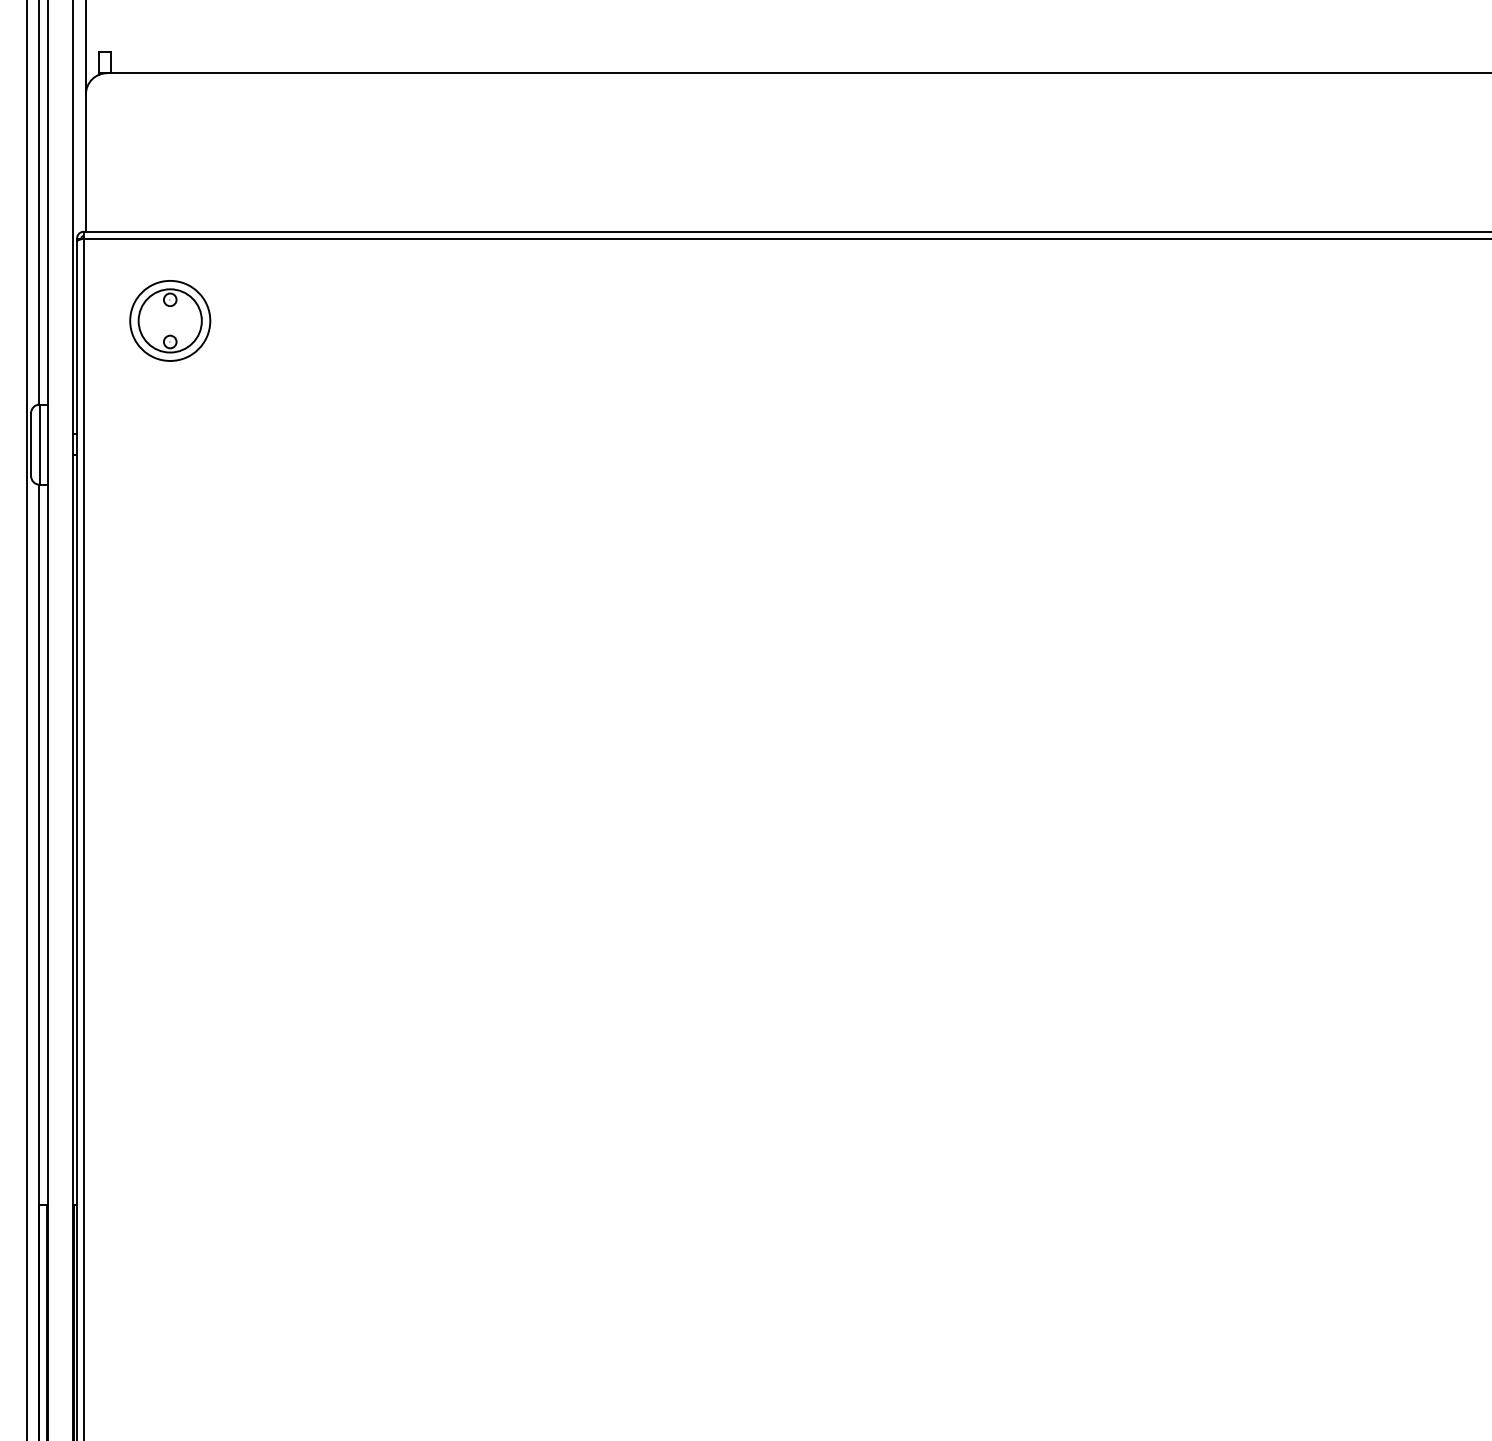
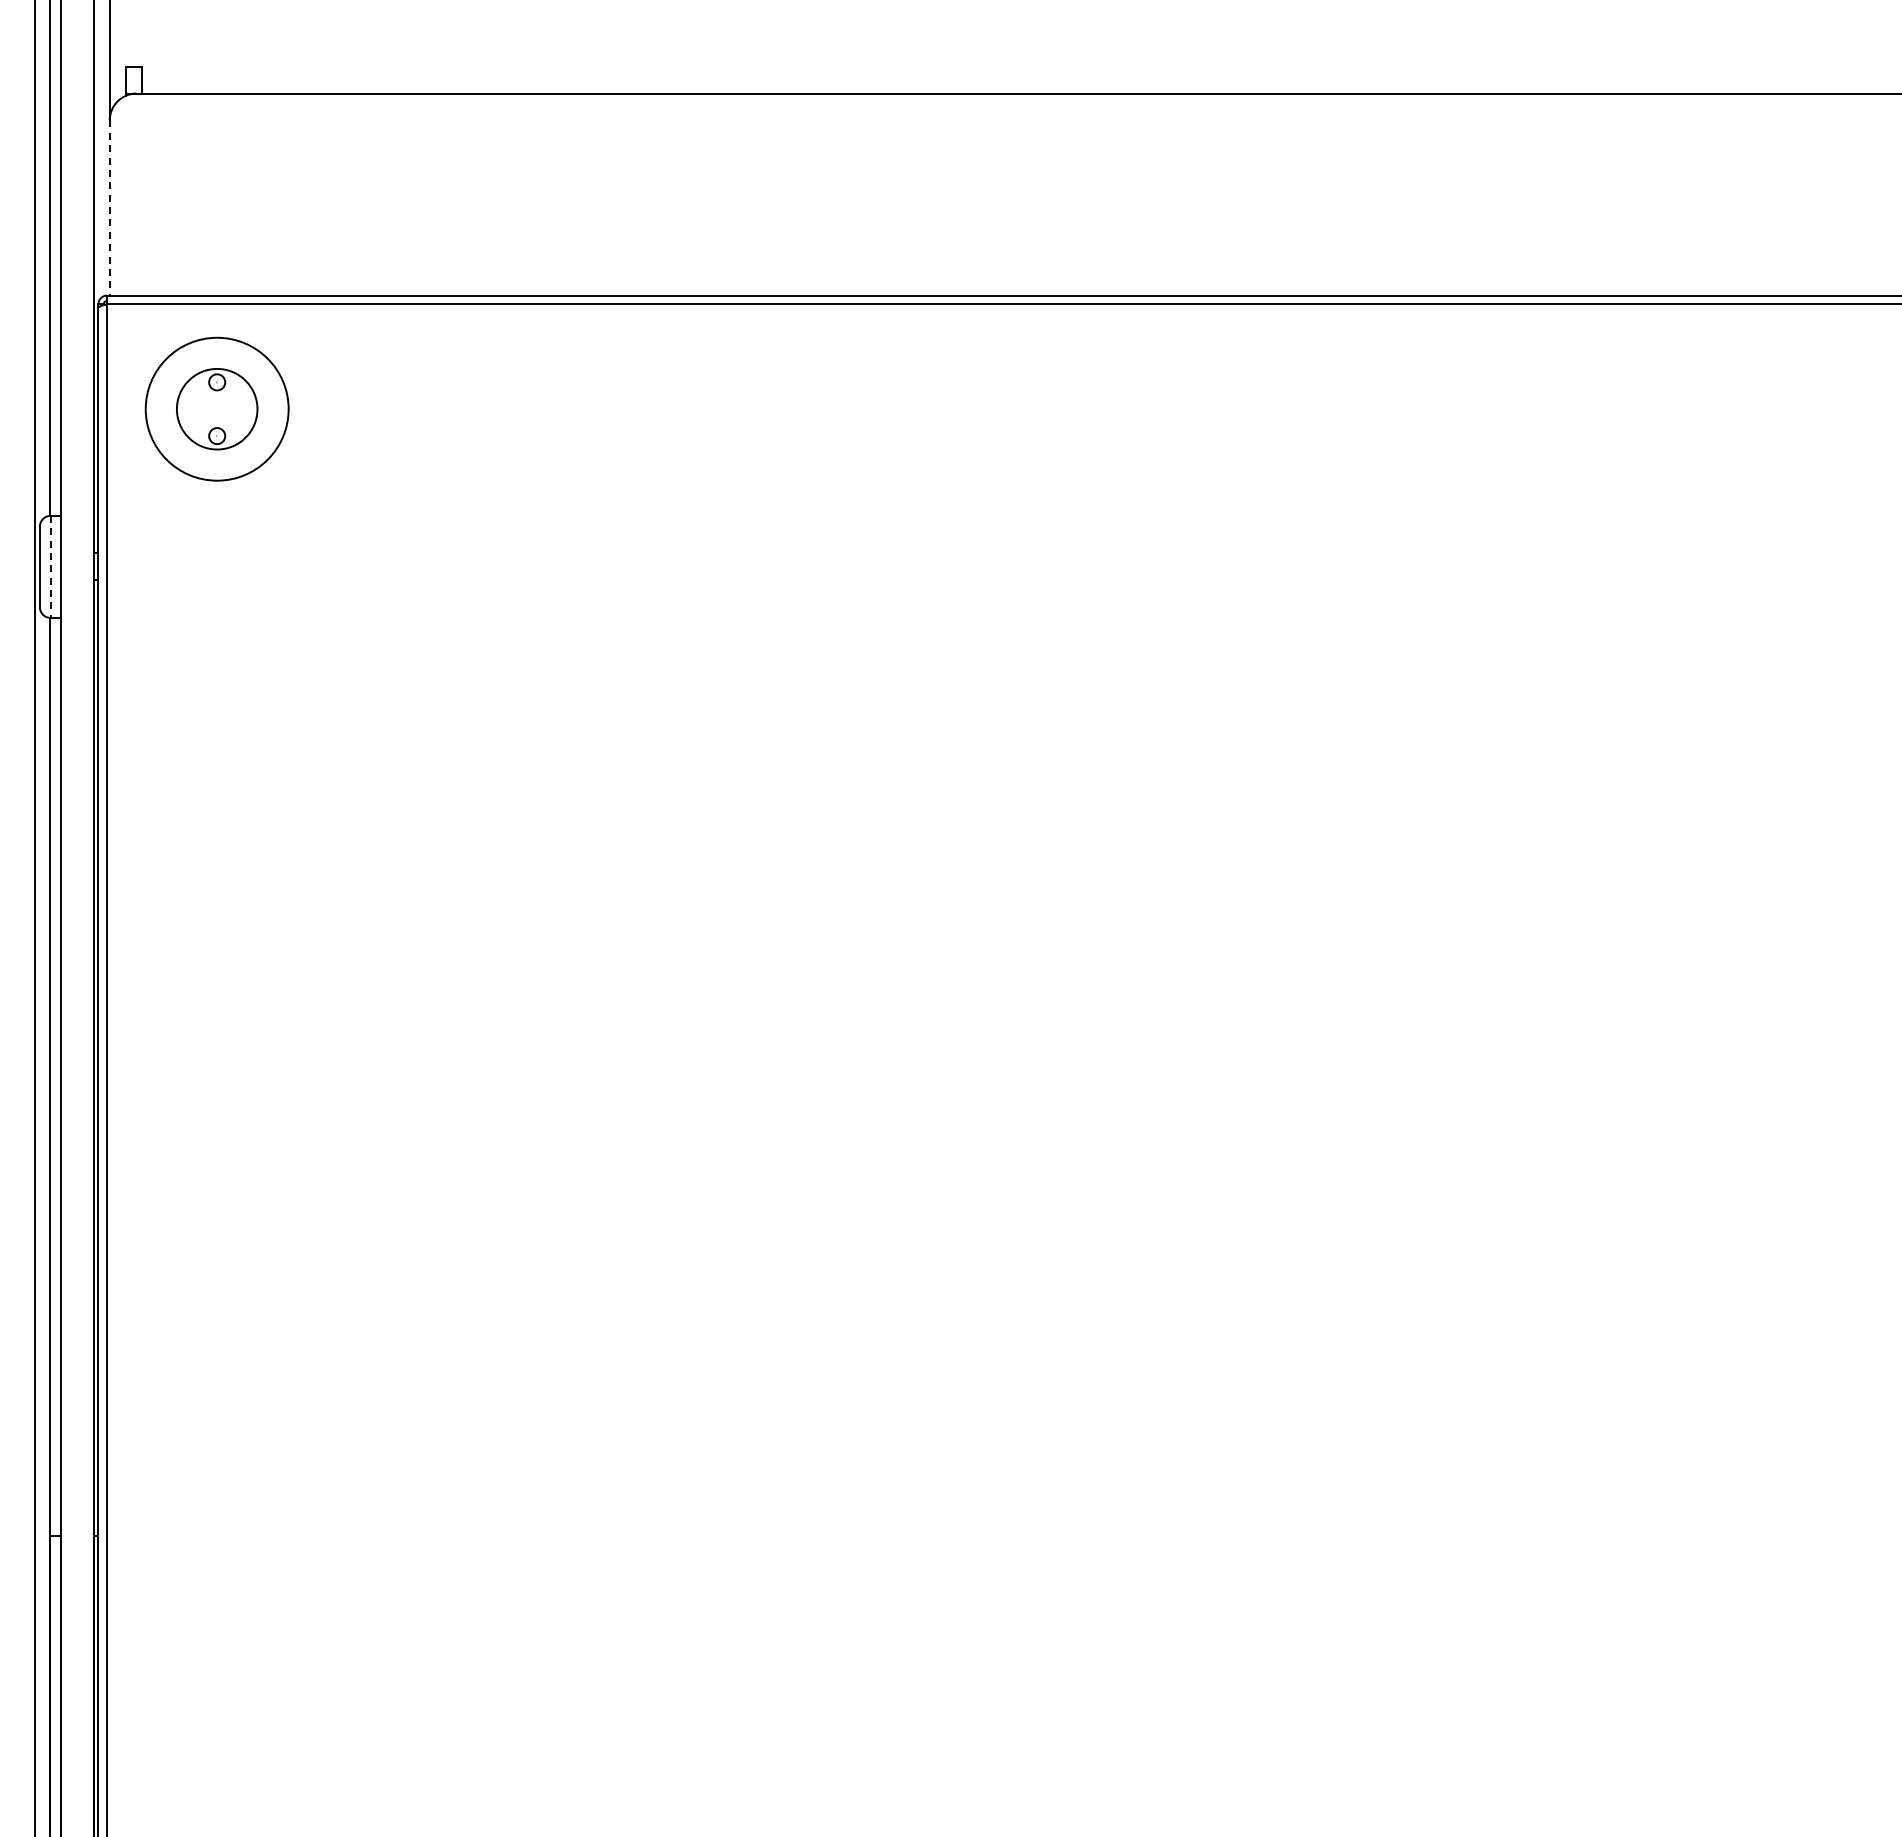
line: (85, 163) -> (109, 208), solid -> dashed
circle: (170, 321) -> (217, 409), size x1.4
line: (39, 445) -> (50, 567), solid -> dashed

